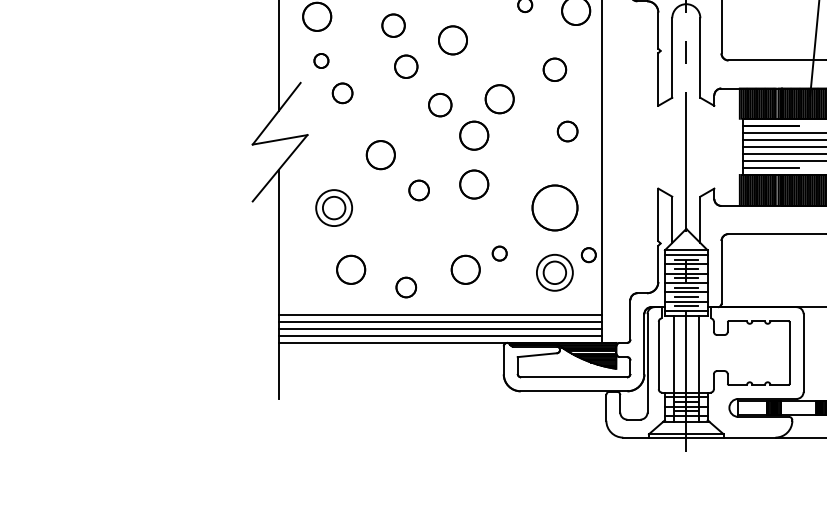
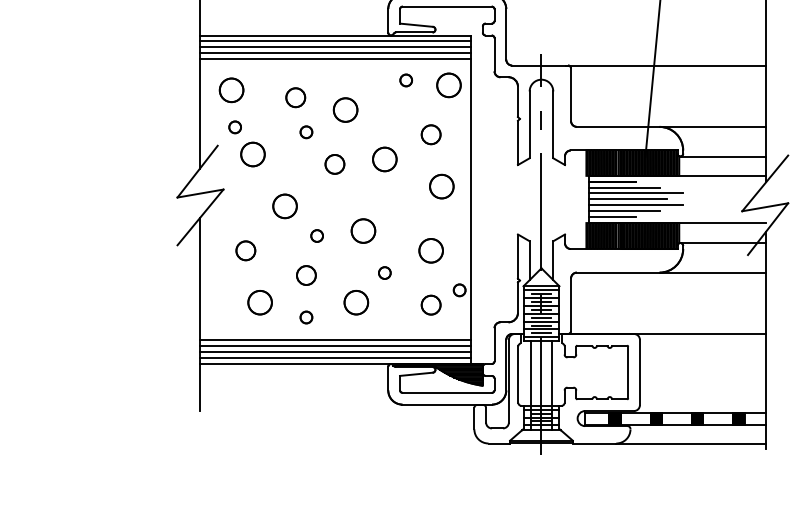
part: (406, 67) -> (306, 132), size x0.62
part: (342, 93) -> (252, 154), size x1.43
part: (567, 131) -> (441, 186), size x1.43
part: (474, 135) -> (363, 189), removed
circle: (418, 189) -> (316, 235), size x0.71
circle: (333, 207) -> (245, 250), size x0.62
circle: (554, 207) -> (430, 250), size x0.62
circle: (406, 237) -> (306, 275), added
circle: (499, 252) -> (384, 272), moved
circle: (554, 272) -> (430, 304), size x0.62
part: (406, 287) -> (306, 317), size x0.71

